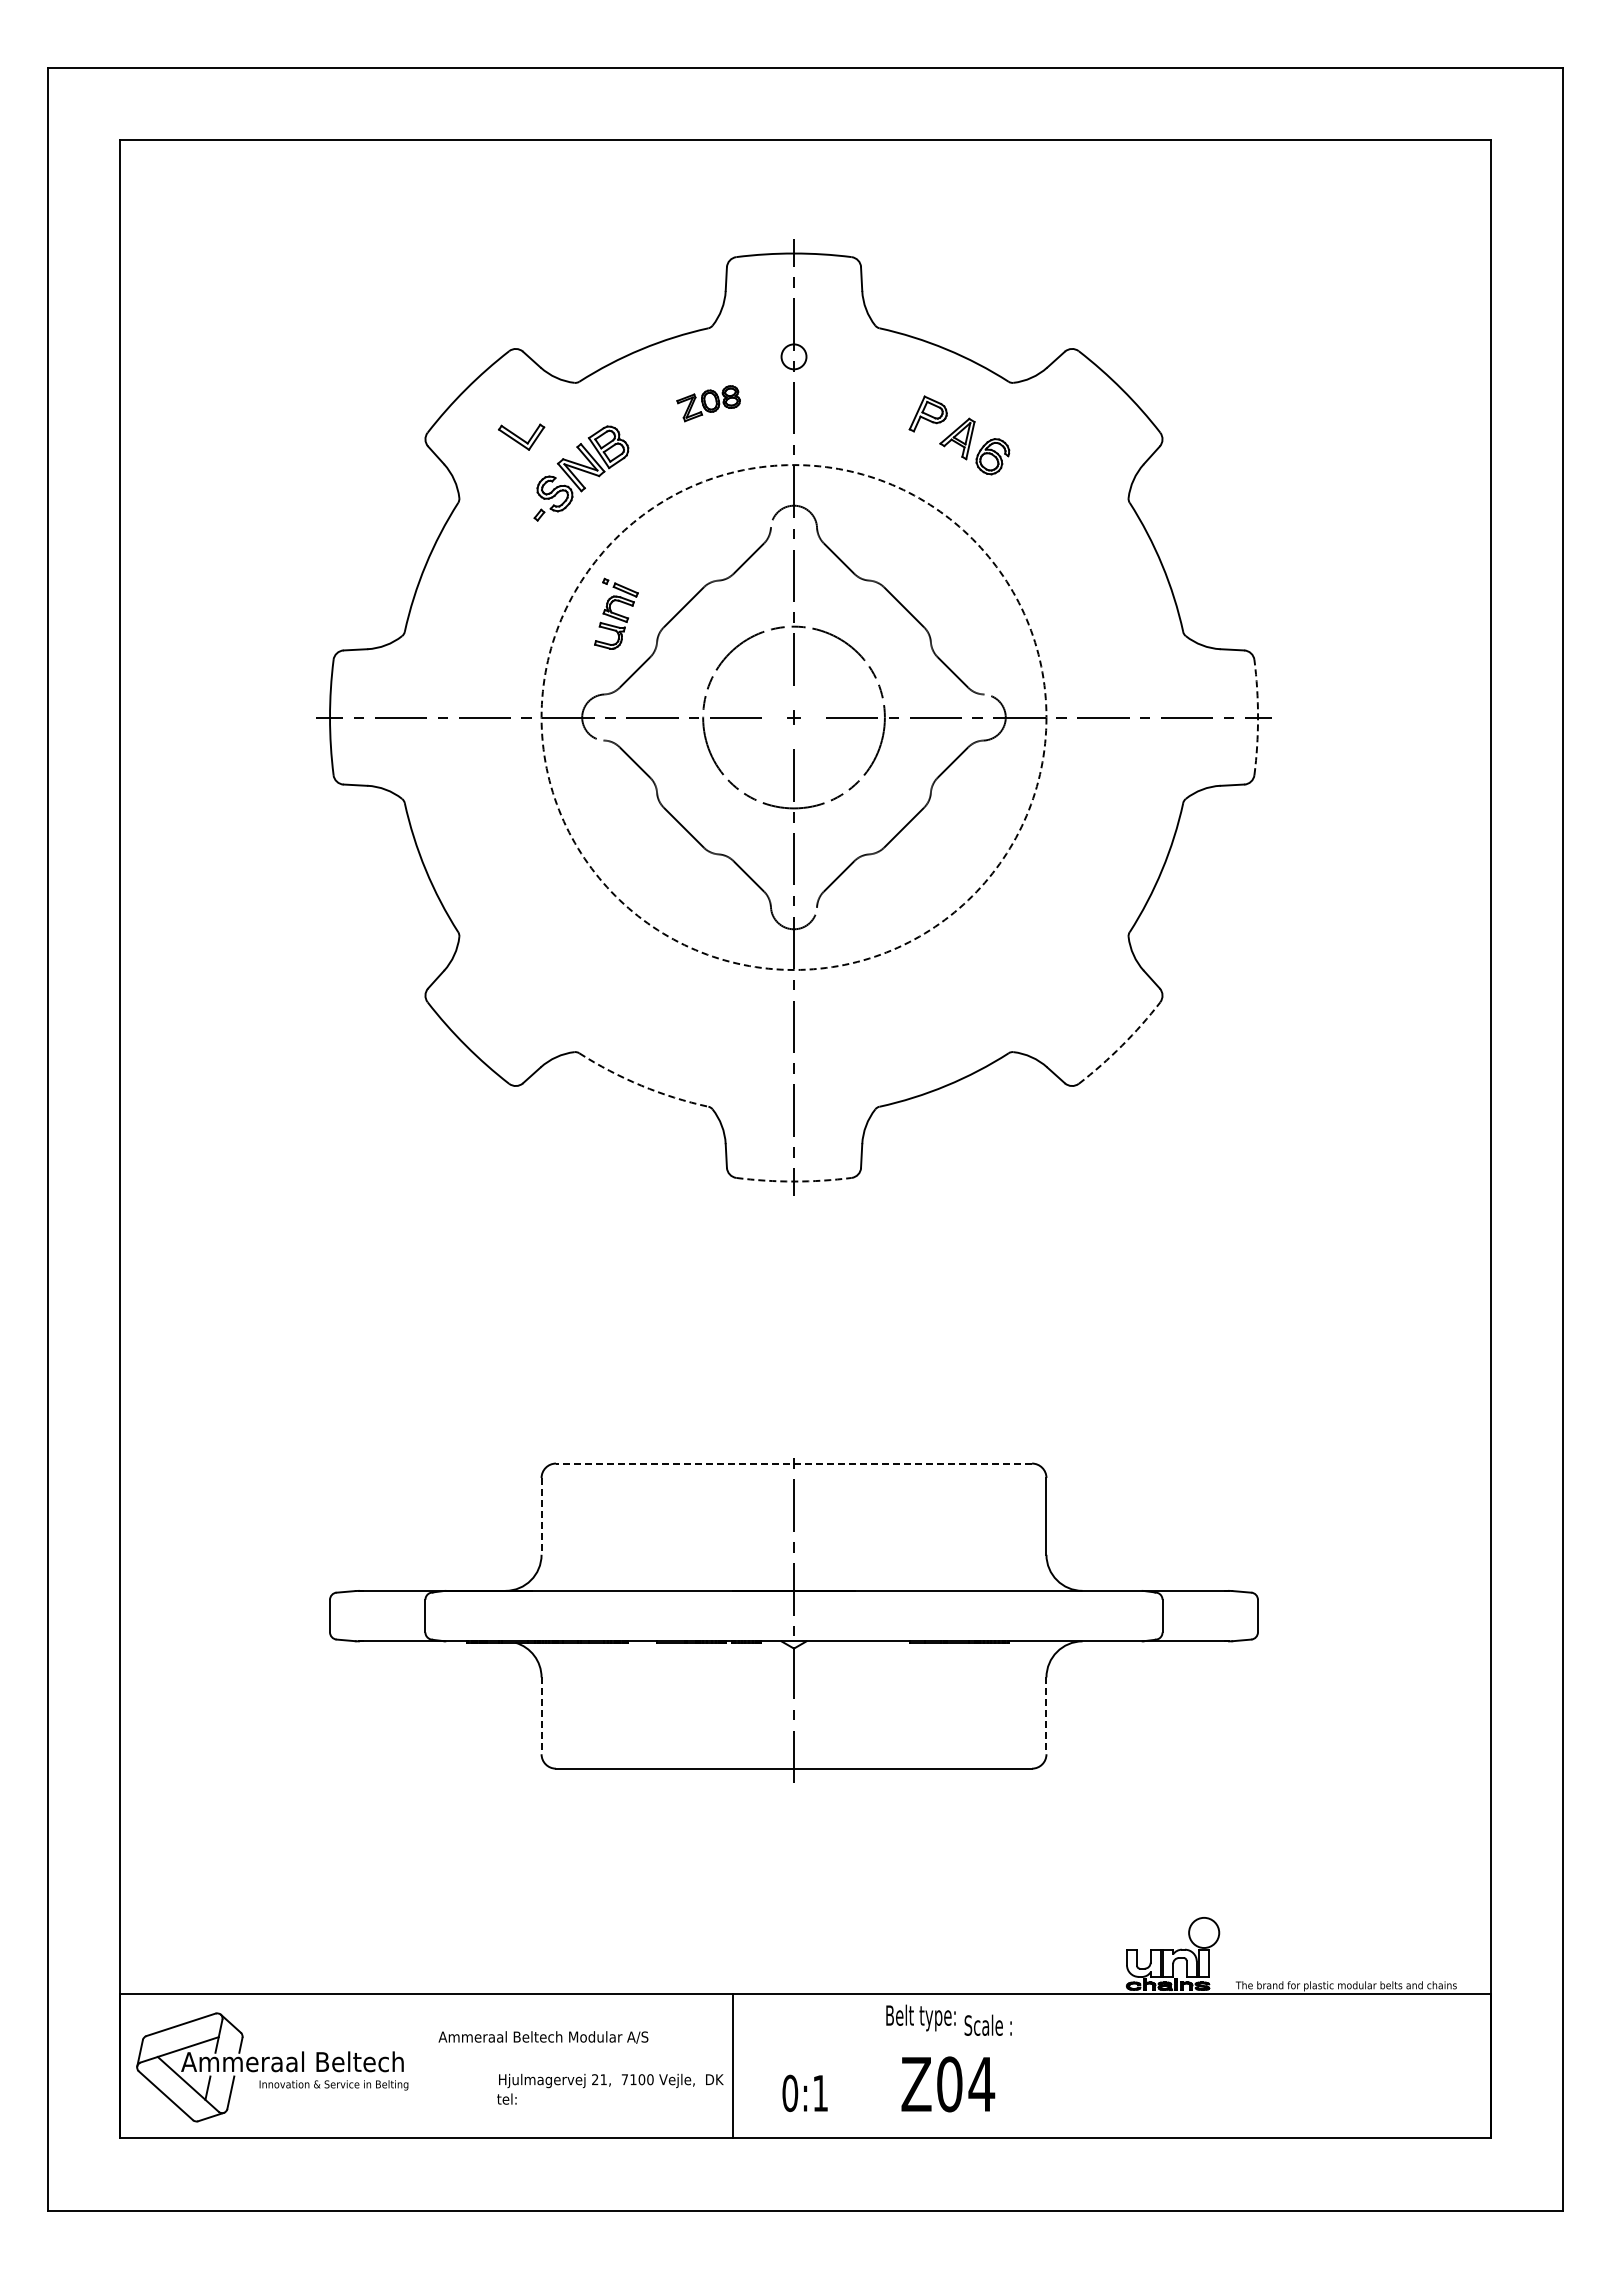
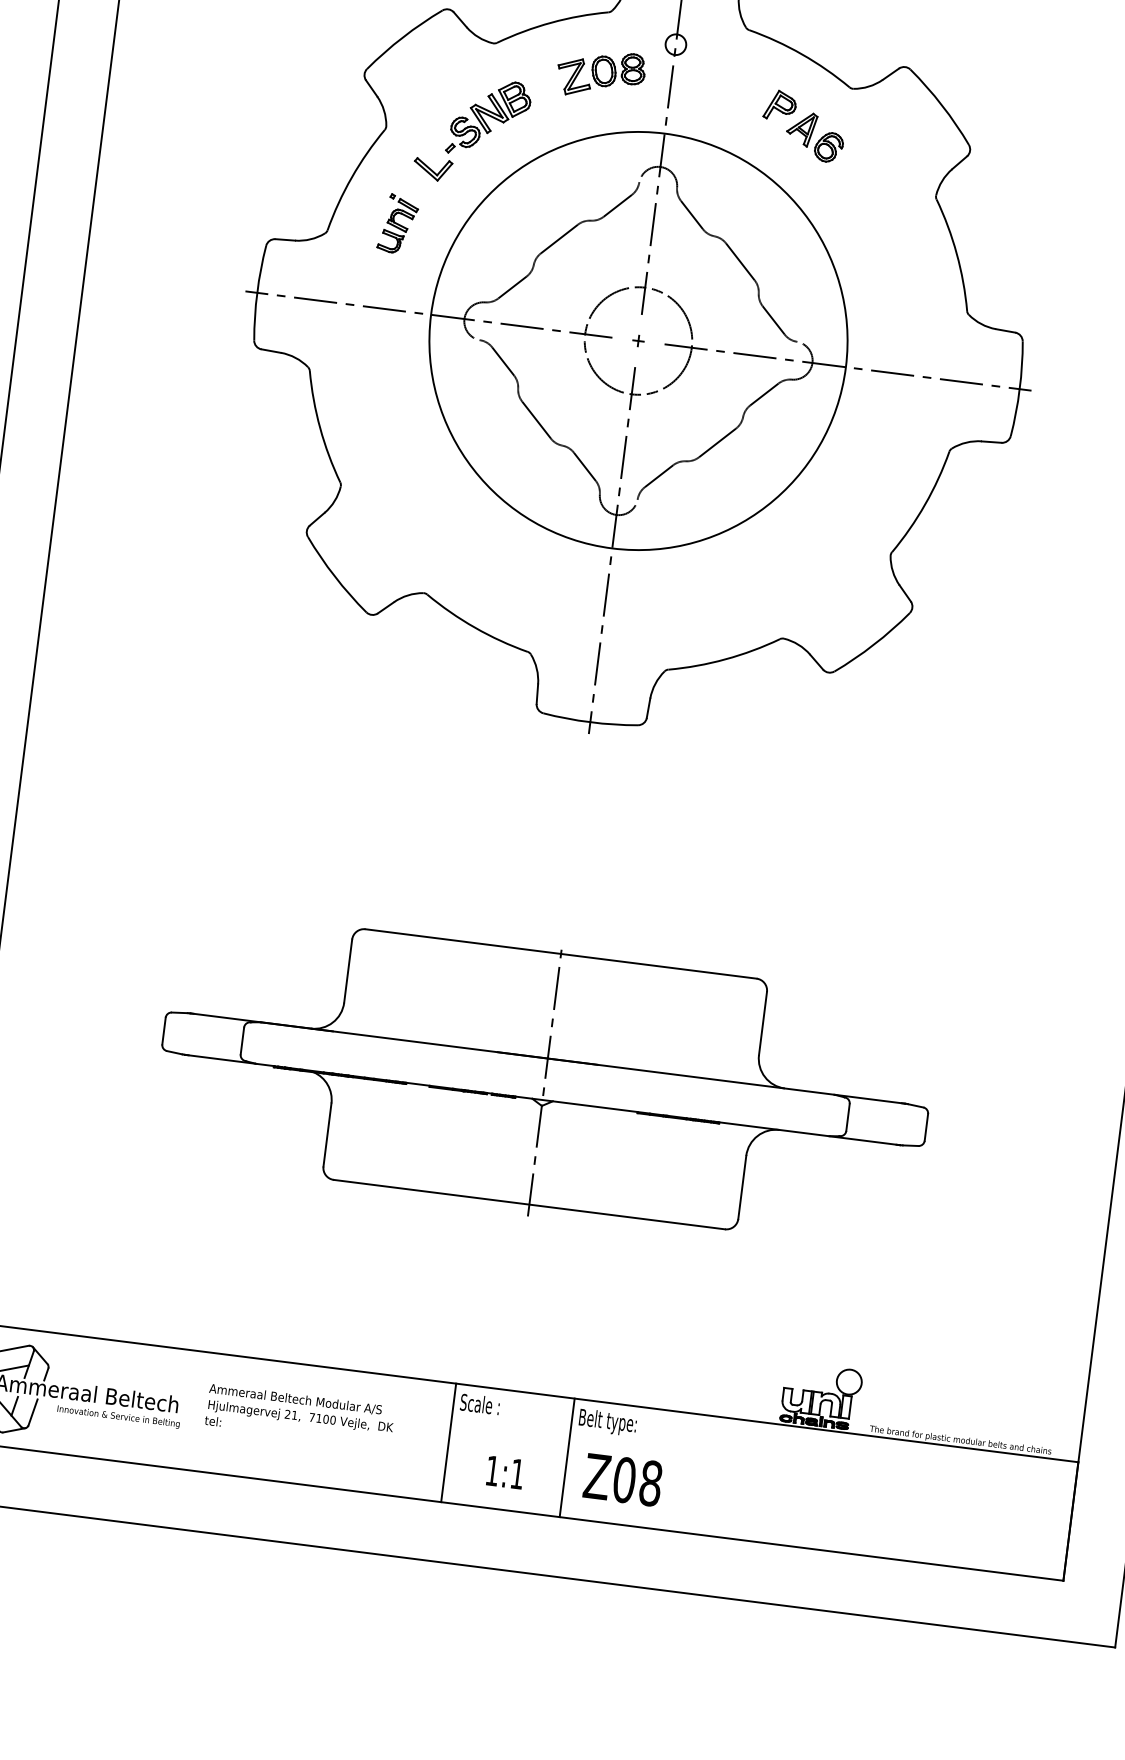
part: (708, 403) -> (600, 74), size x1.67
part: (521, 436) -> (432, 168), moved
part: (616, 613) -> (398, 223), moved
circle: (793, 717) -> (638, 340), dashed -> solid
circle: (793, 717) -> (638, 340), size x0.71
arc: (1258, 717) -> (1020, 389), dashed -> solid
arc: (1122, 1045) -> (874, 644), dashed -> solid
arc: (641, 1085) -> (475, 627), dashed -> solid
arc: (794, 1181) -> (590, 722), dashed -> solid
line: (793, 1463) -> (560, 953), dashed -> solid
line: (541, 1516) -> (348, 971), dashed -> solid
line: (541, 1716) -> (327, 1135), dashed -> solid
line: (1046, 1716) -> (742, 1187), dashed -> solid
text: (987, 2024) -> (479, 1403), moved
line: (877, 2066) -> (567, 1457), added
text: (981, 2084) -> (650, 1483), Z04 -> Z08
text: (610, 2088) -> (299, 1423), moved
text: (790, 2093) -> (492, 1471), 0:1 -> 1:1

